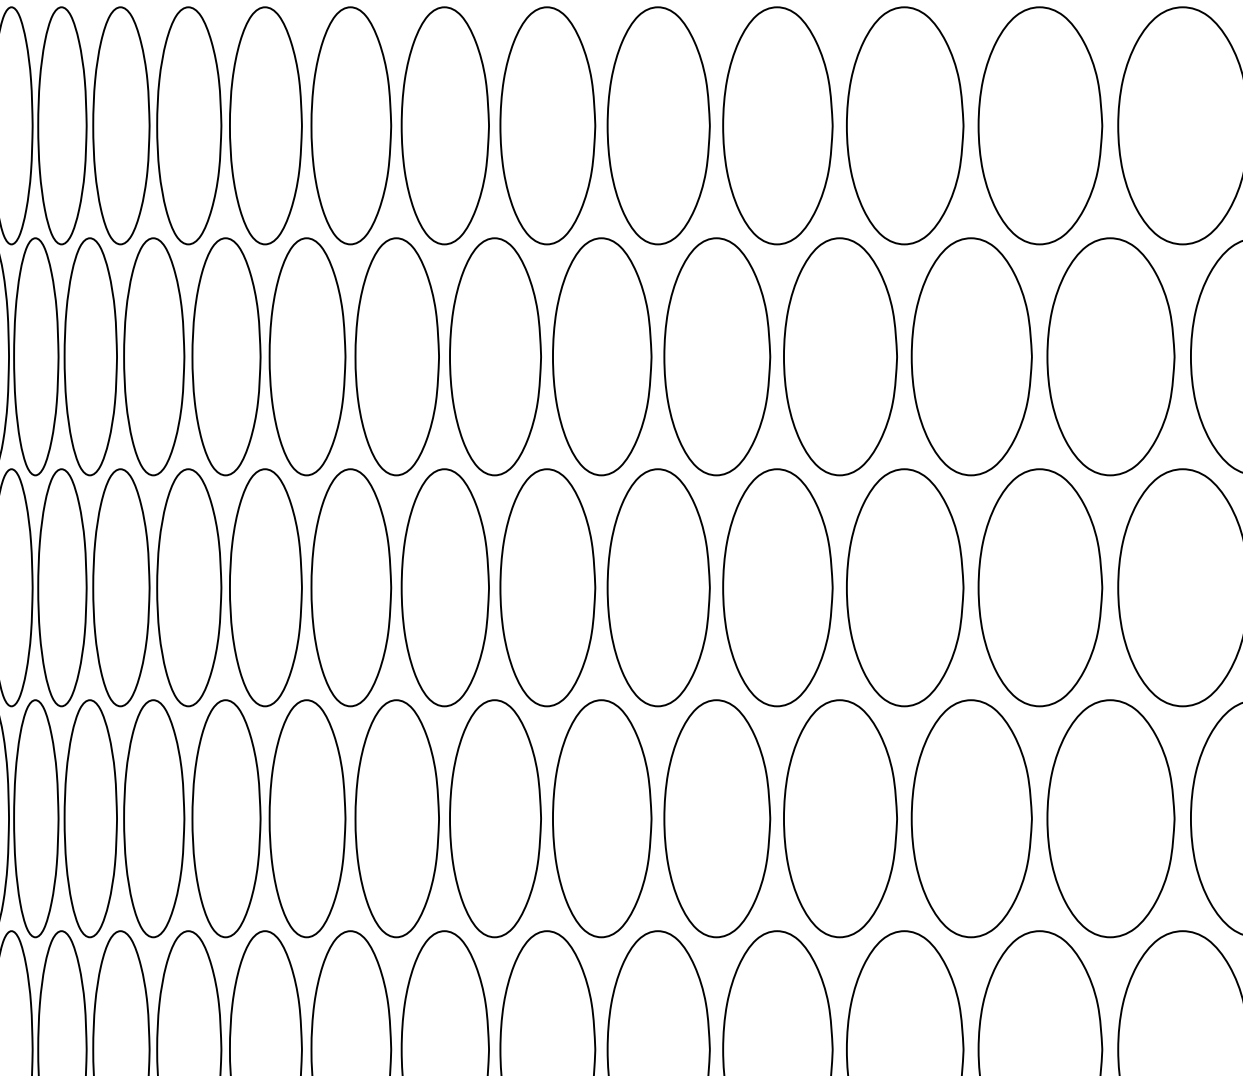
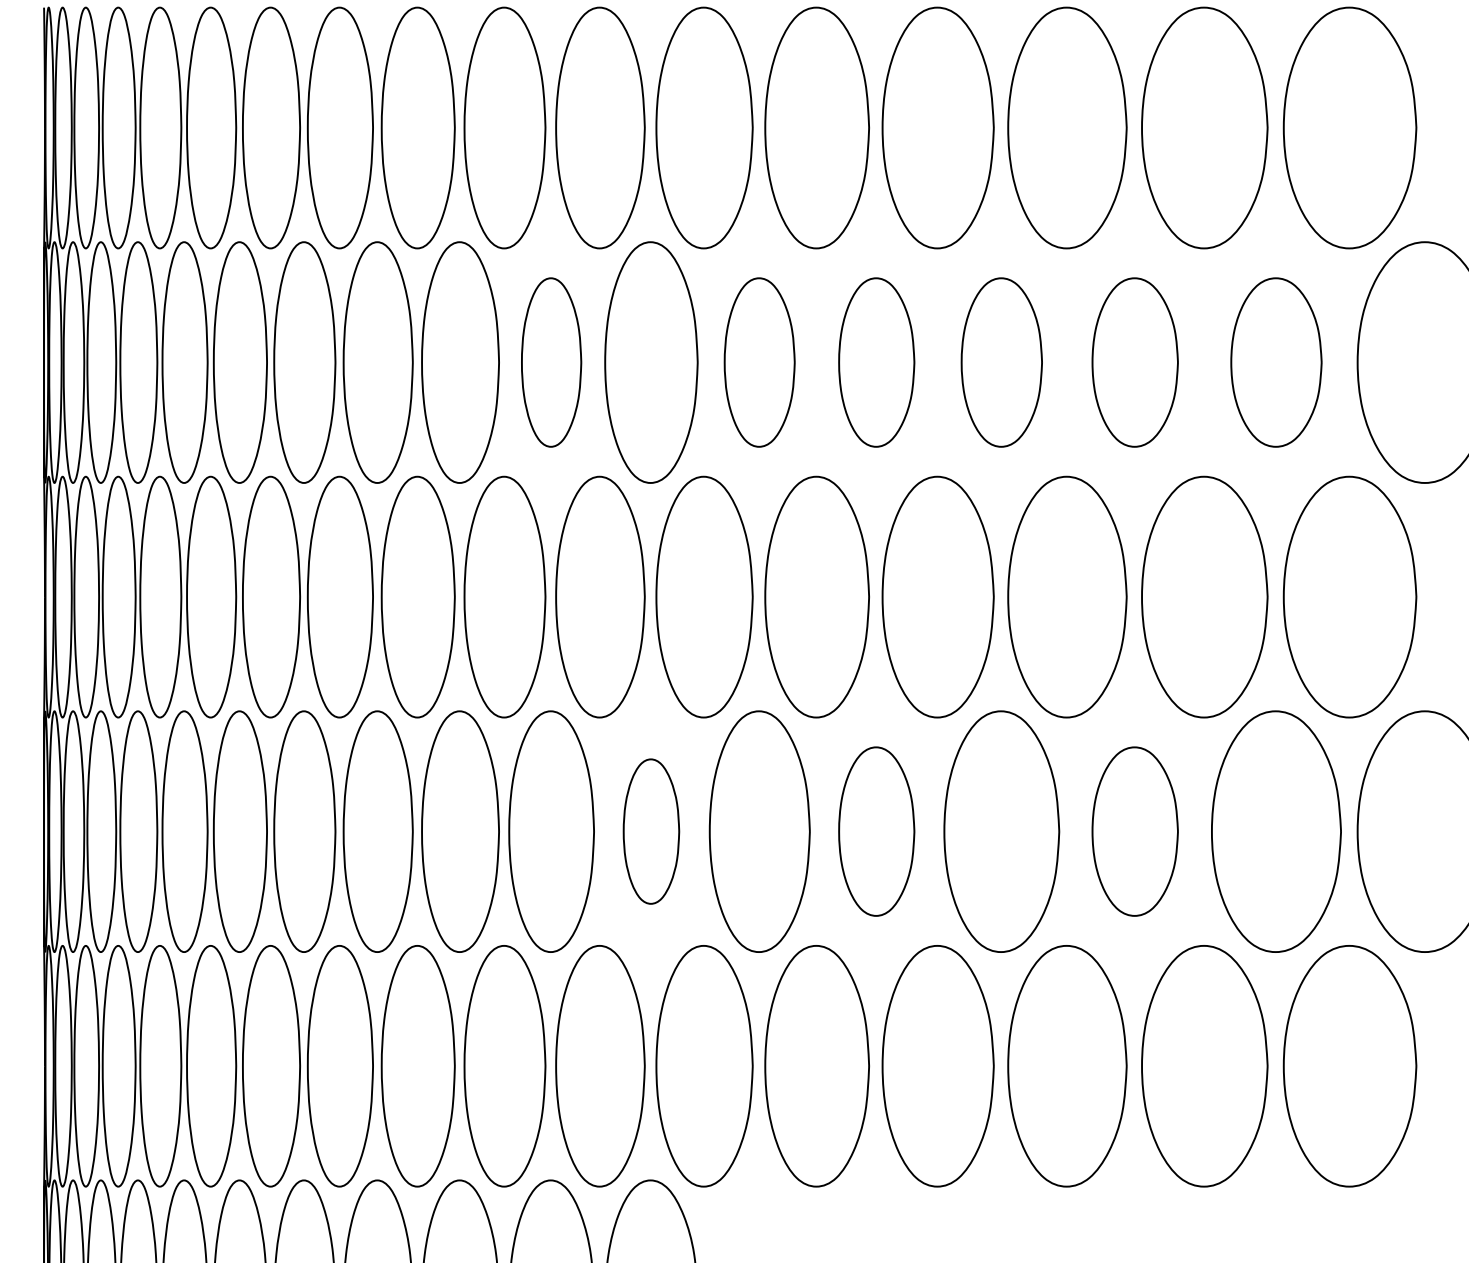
part: (397, 356) -> (551, 362), size x0.7
part: (601, 356) -> (759, 362), size x0.7
part: (717, 356) -> (876, 362), size x0.7
part: (840, 356) -> (1001, 362), size x0.7
part: (972, 356) -> (1135, 362), size x0.7
part: (1111, 356) -> (1276, 362), size x0.7
part: (495, 818) -> (651, 831), size x0.6
part: (717, 818) -> (876, 831), size x0.7
part: (972, 818) -> (1135, 831), size x0.7

